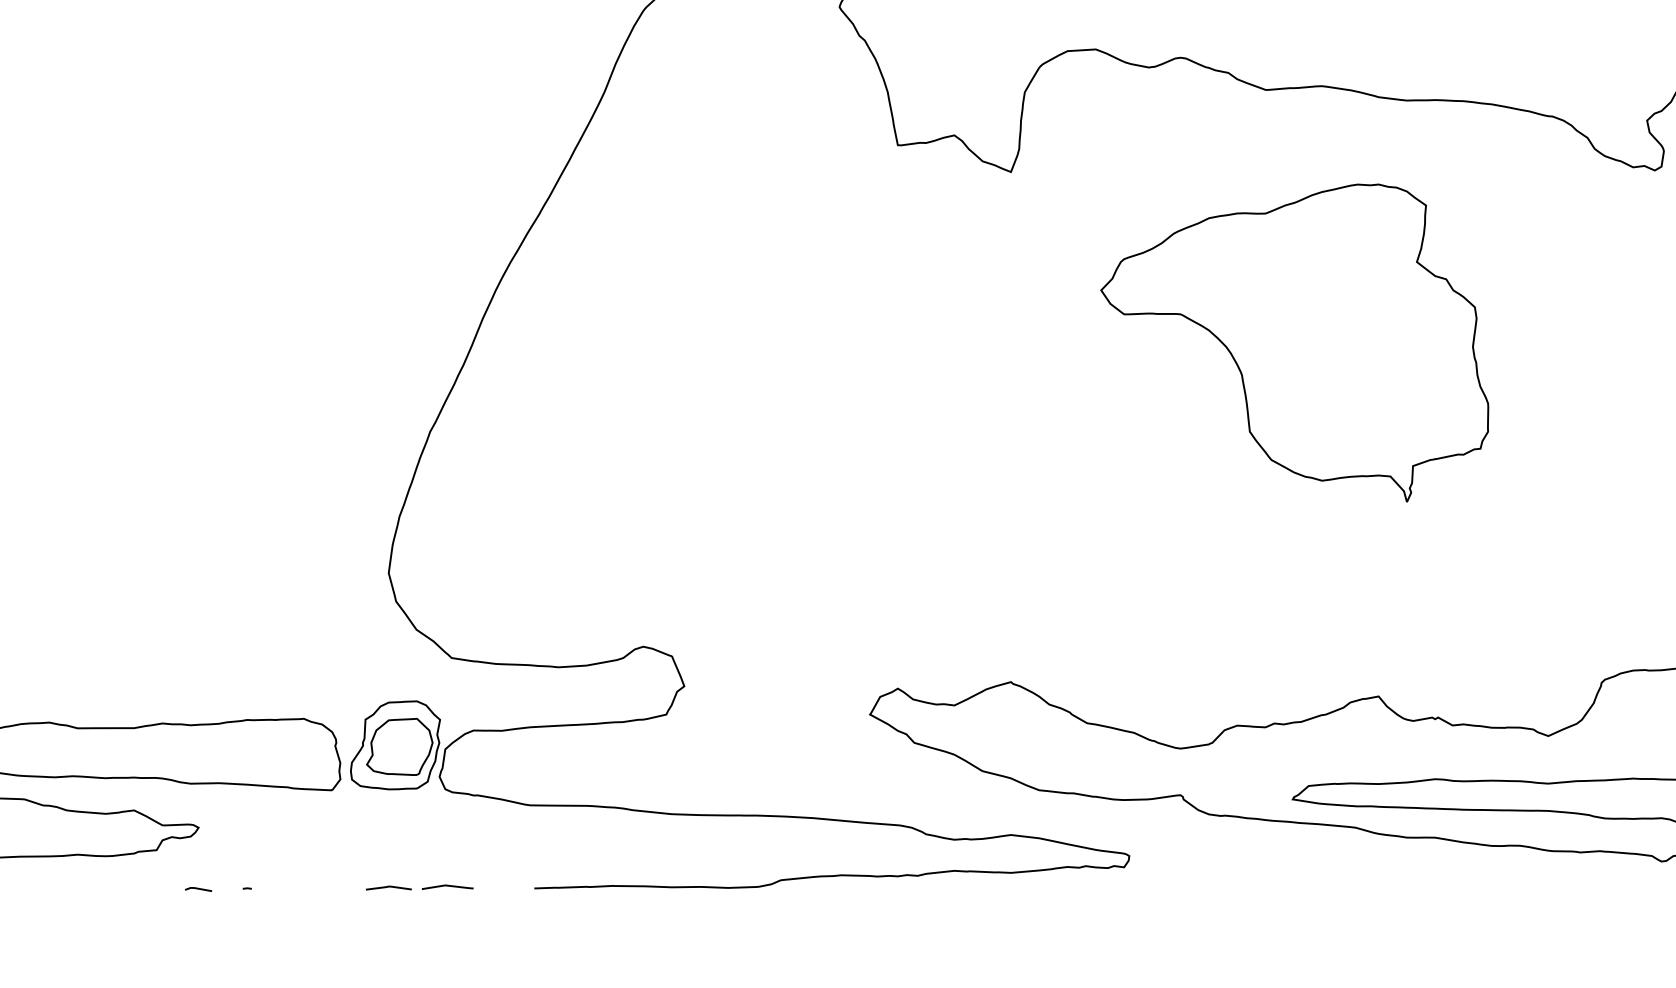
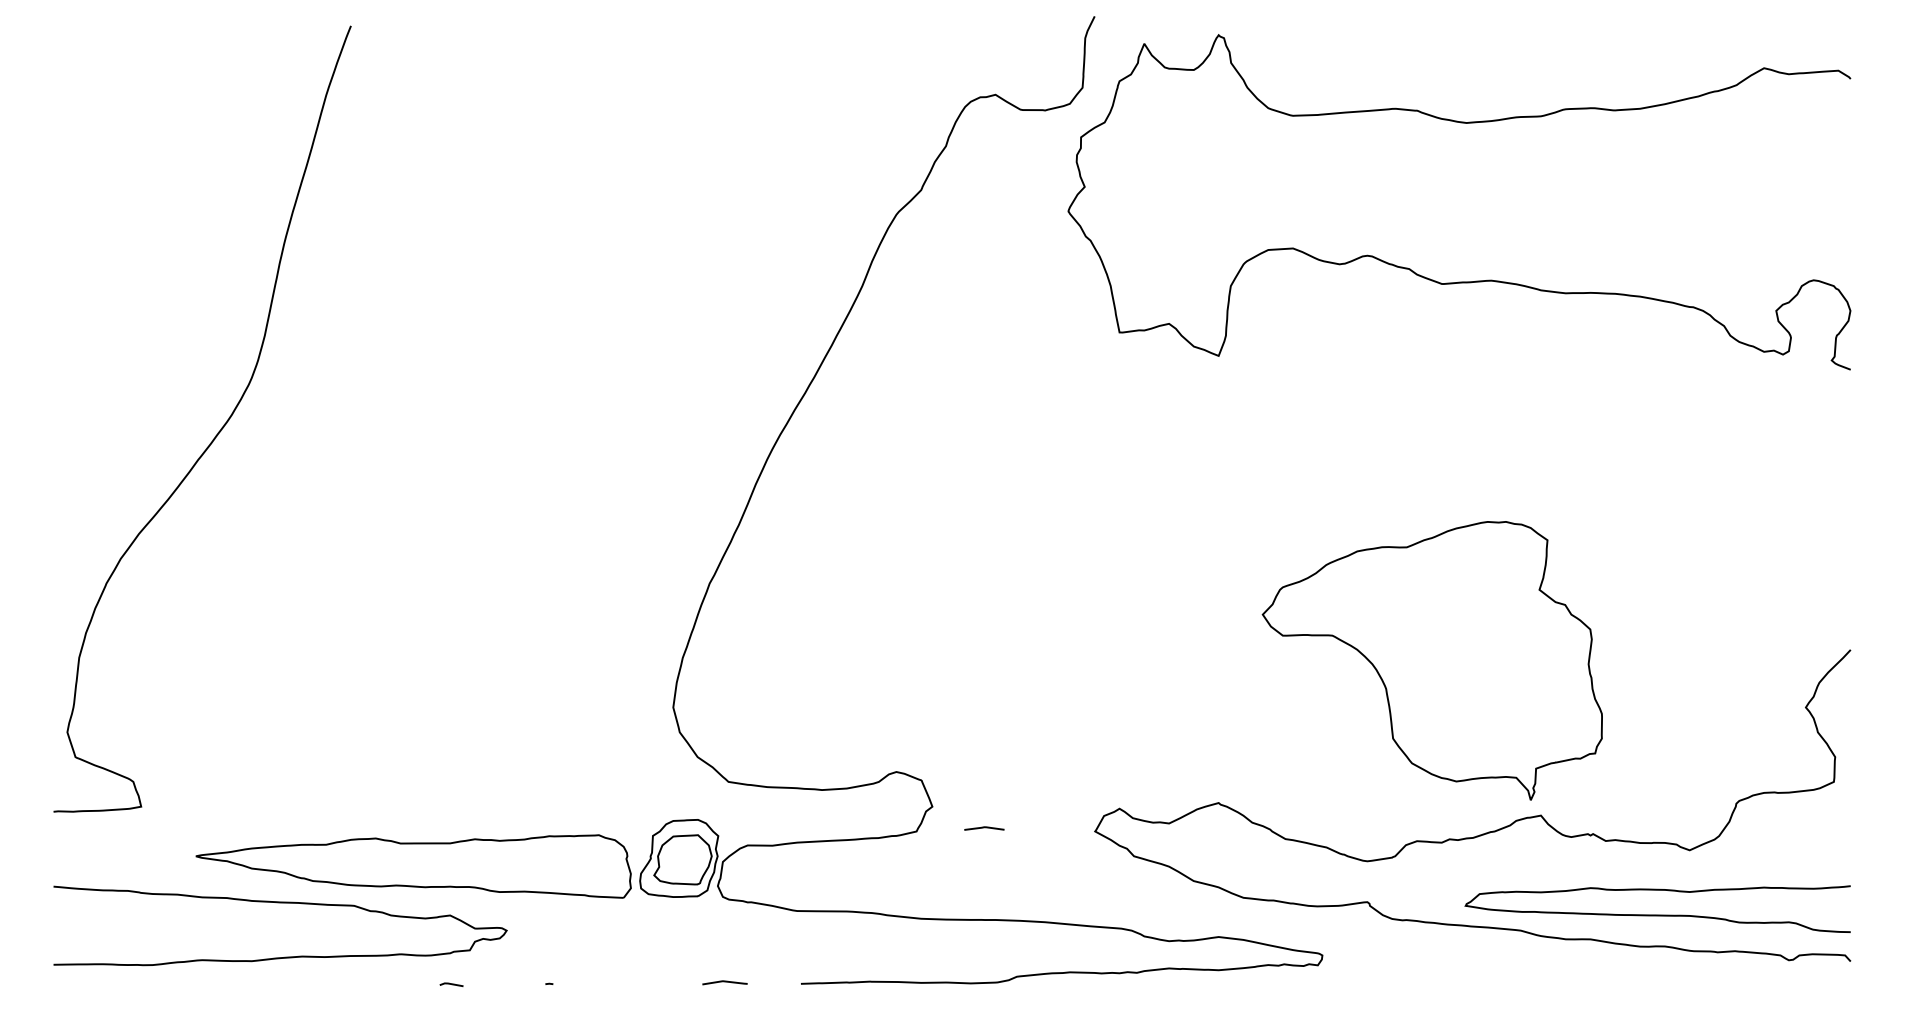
part: (1293, 342) -> (1431, 660), moved
line: (388, 888) -> (984, 828), moved
line: (198, 889) -> (451, 984), moved

